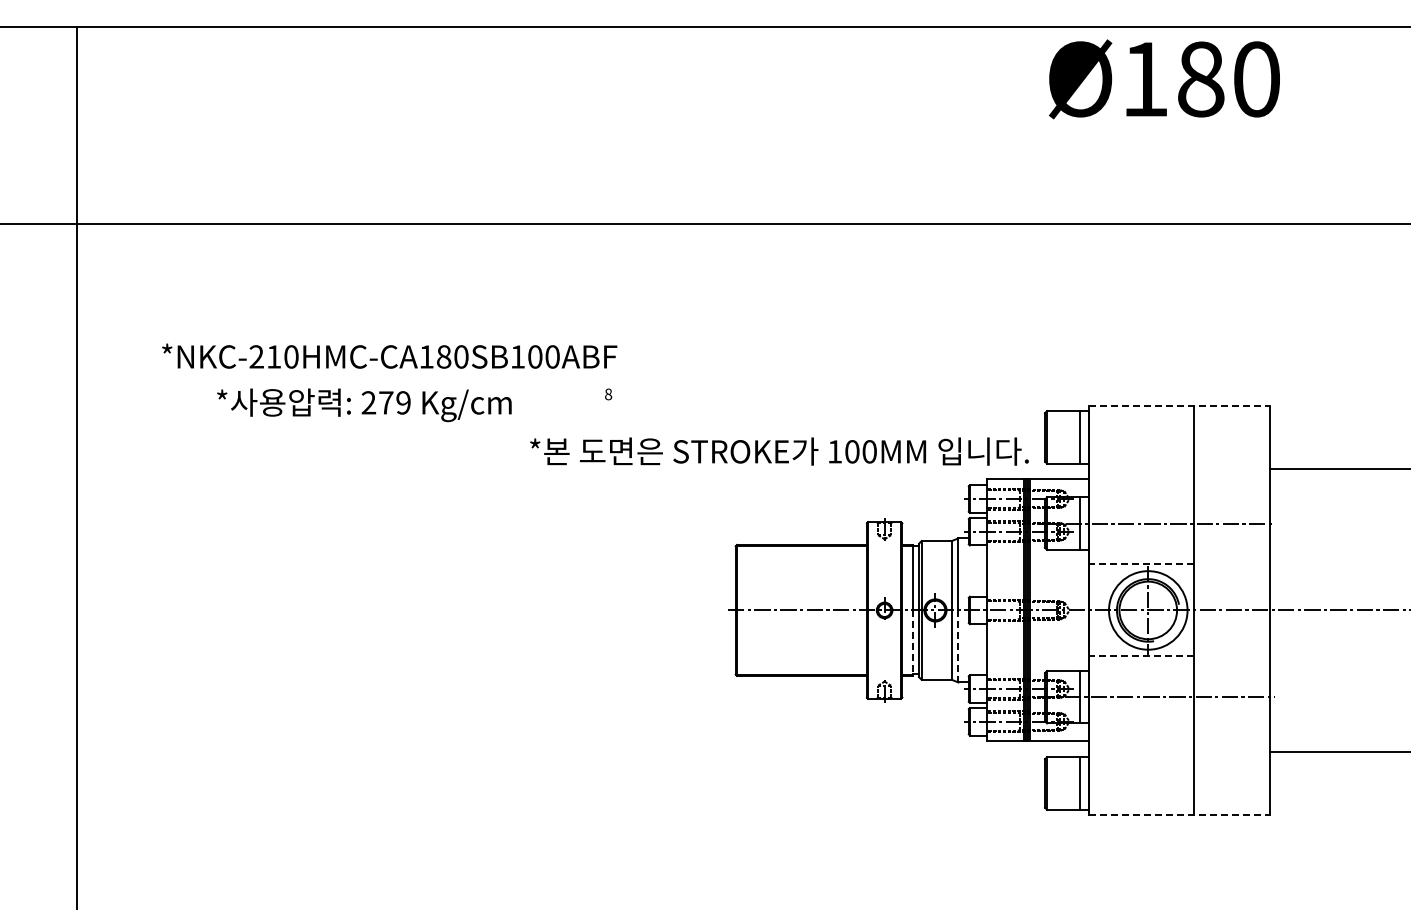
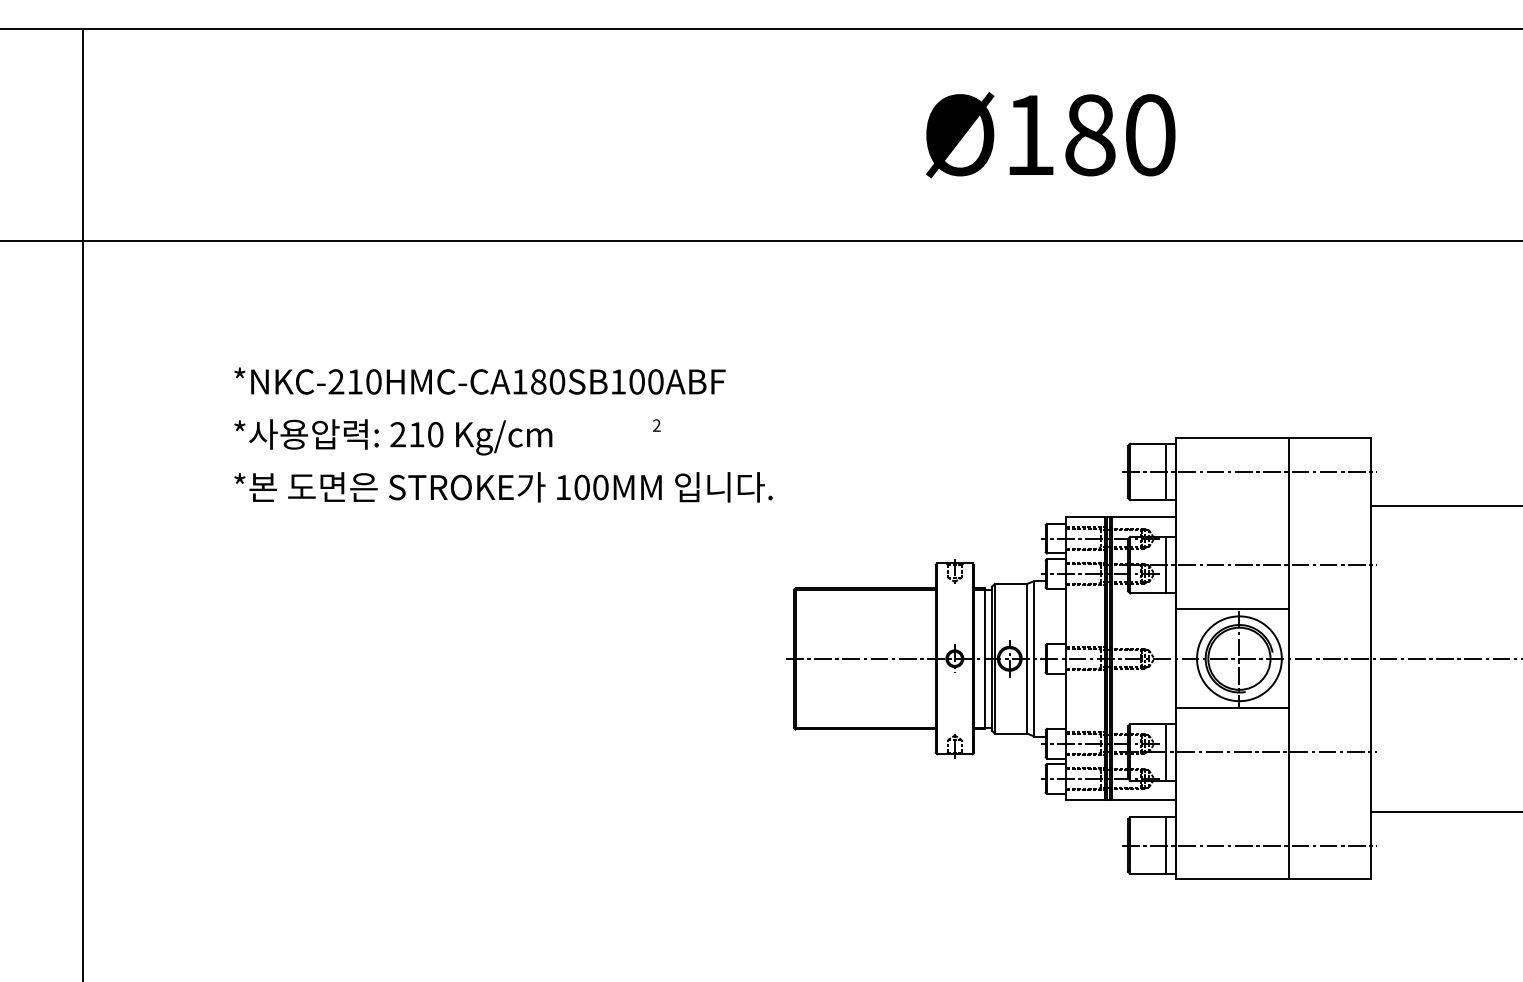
text: (1164, 79) -> (1050, 135), moved
text: (389, 355) -> (479, 380), moved
text: (608, 394) -> (656, 425), 8 -> 2
text: (394, 402) -> (425, 434), 279 -> 210
line: (1180, 406) -> (1274, 438), dashed -> solid
line: (1157, 437) -> (1249, 472), added
text: (779, 451) -> (503, 487), moved
line: (1141, 564) -> (1232, 609), dashed -> solid
line: (912, 643) -> (984, 694), dashed -> solid
line: (958, 646) -> (1034, 697), dashed -> solid
line: (1141, 656) -> (1232, 708), dashed -> solid
line: (1157, 783) -> (1249, 845), added
line: (1180, 814) -> (1274, 879), dashed -> solid

